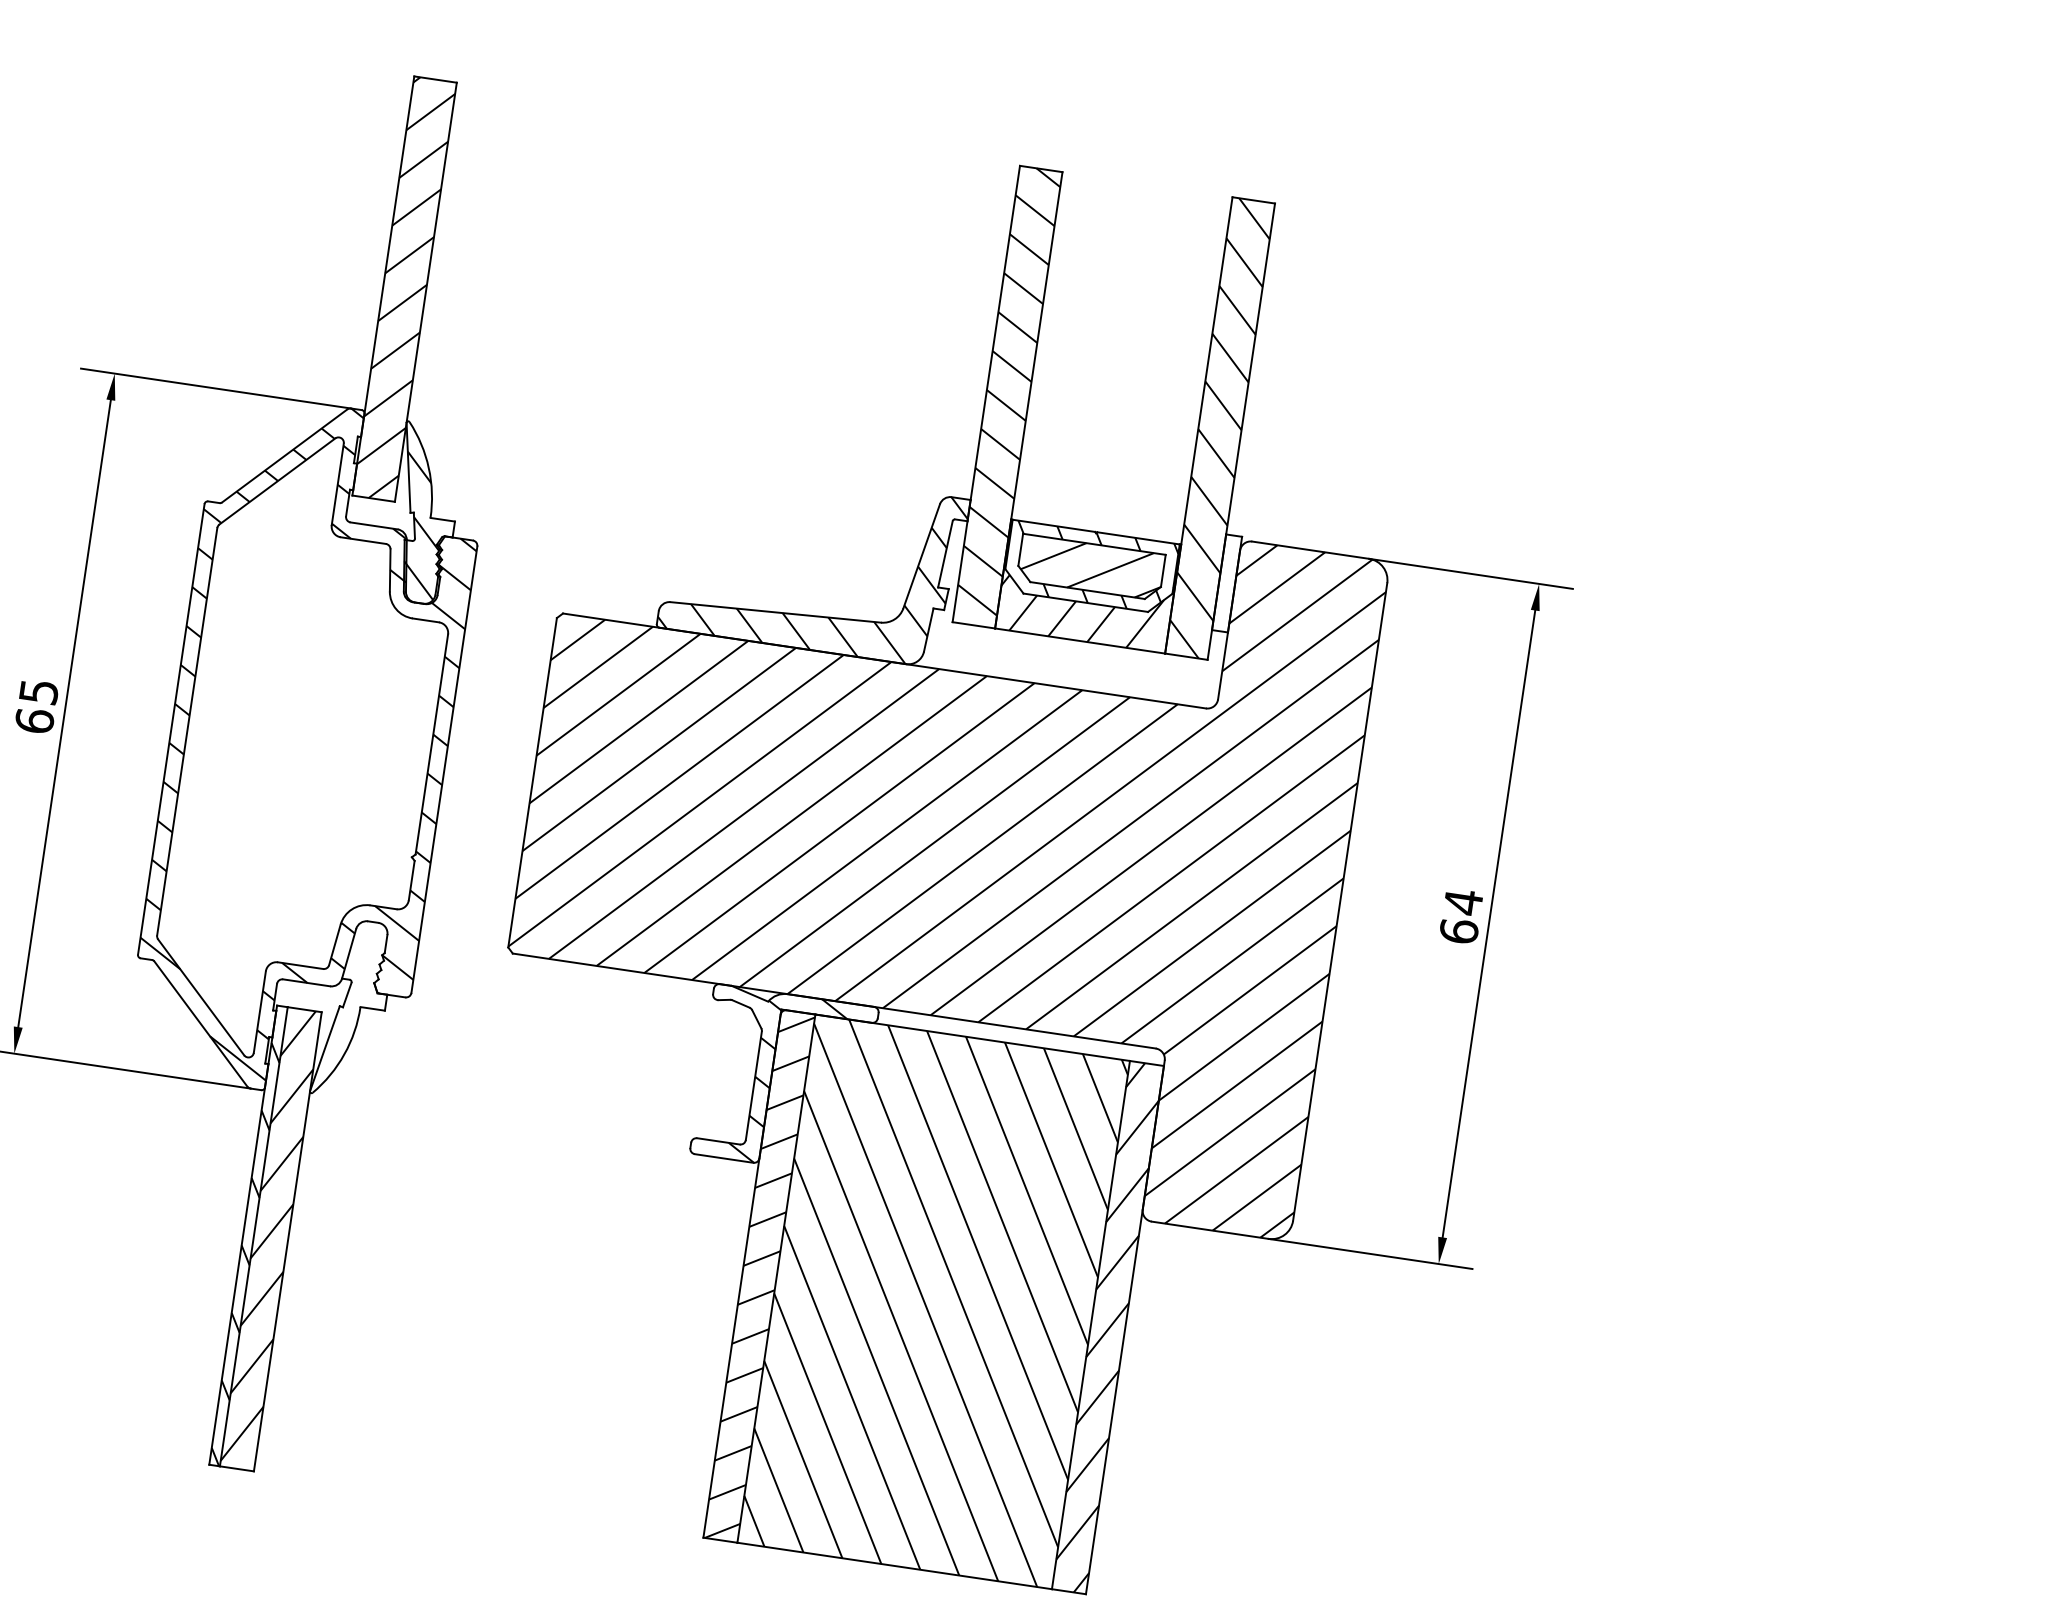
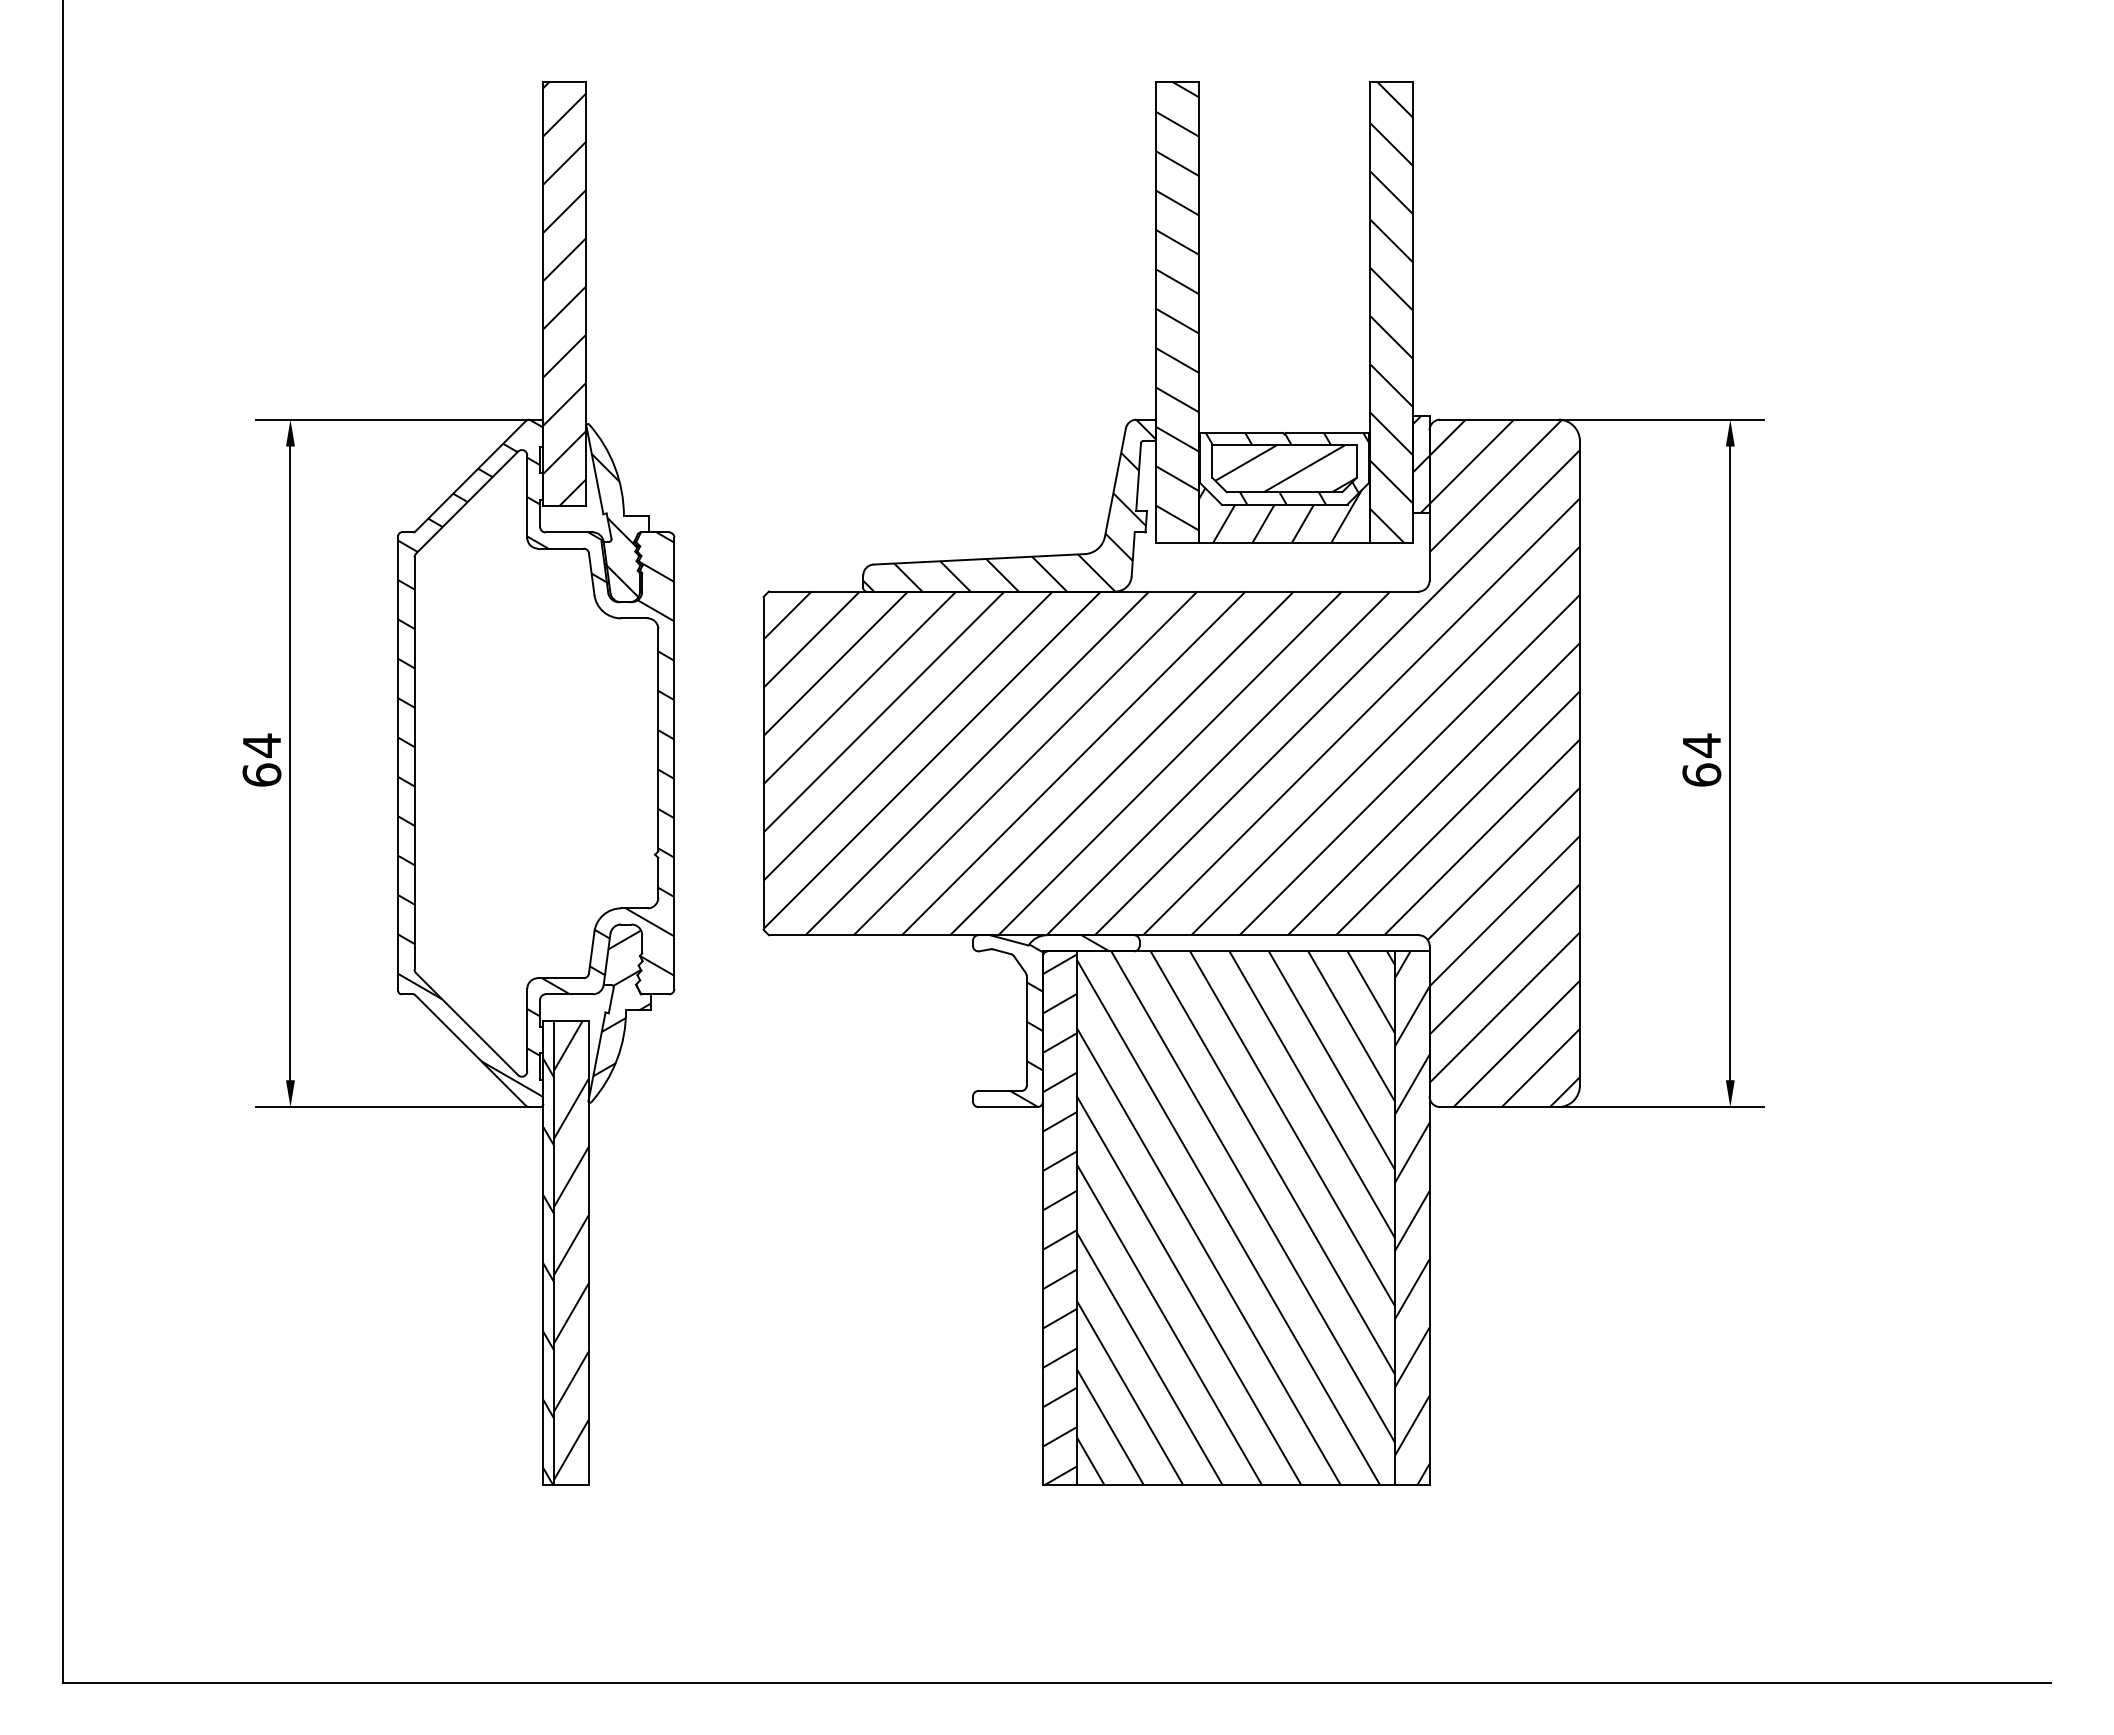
hatch: (1227, 583) -> (1421, 464), added
text: (39, 691) -> (262, 745), 65 -> 64
hatch: (356, 999) -> (621, 1003), added

